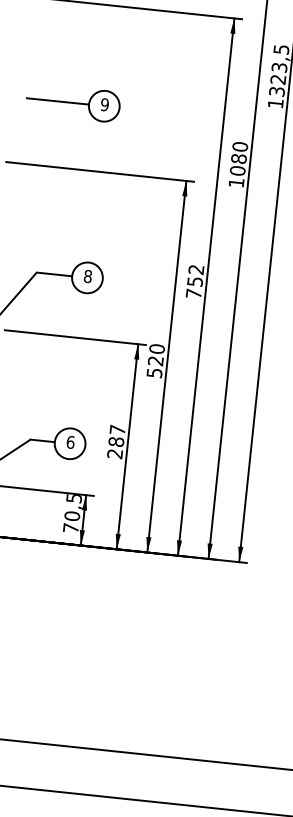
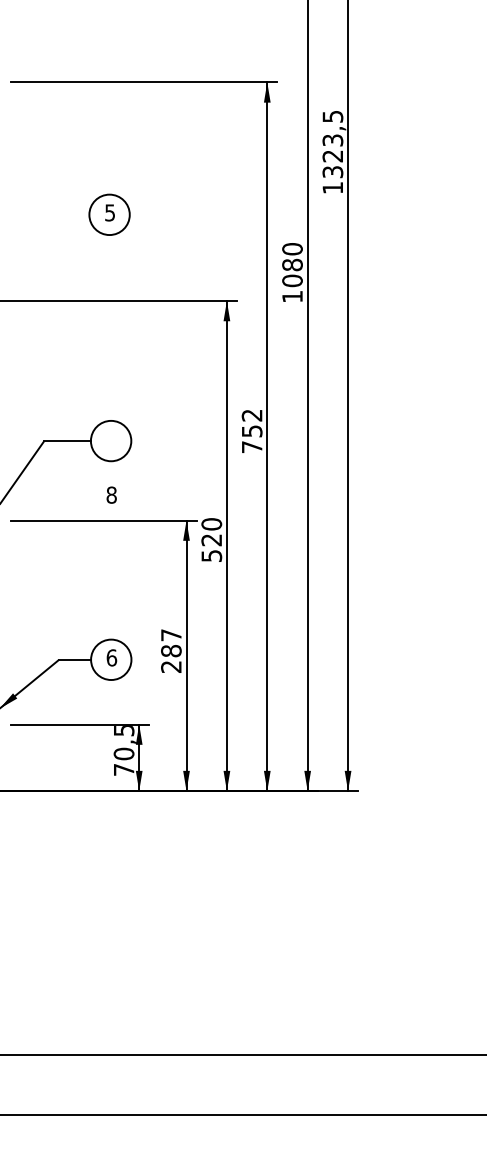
line: (58, 101) -> (48, 214), removed
text: (105, 104) -> (110, 212), 9 -> 5
text: (87, 275) -> (111, 494), moved

